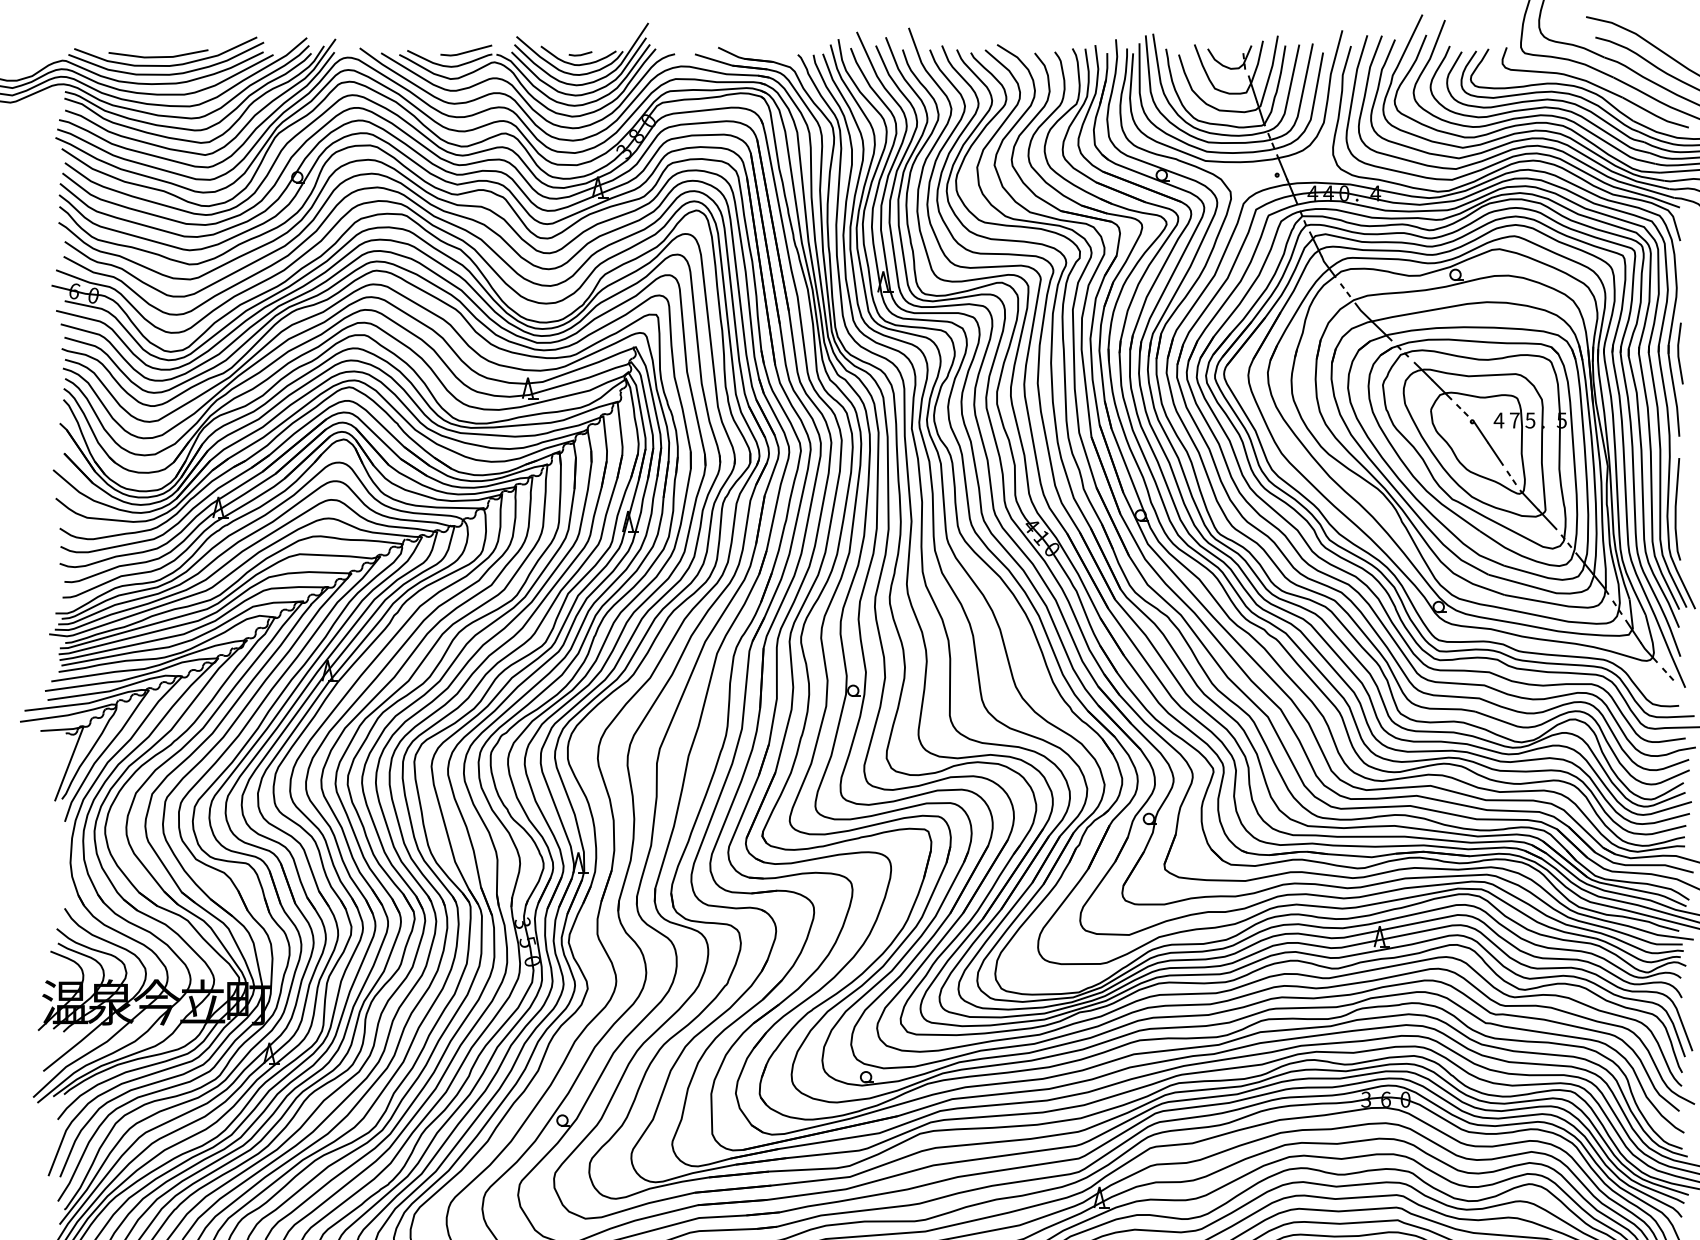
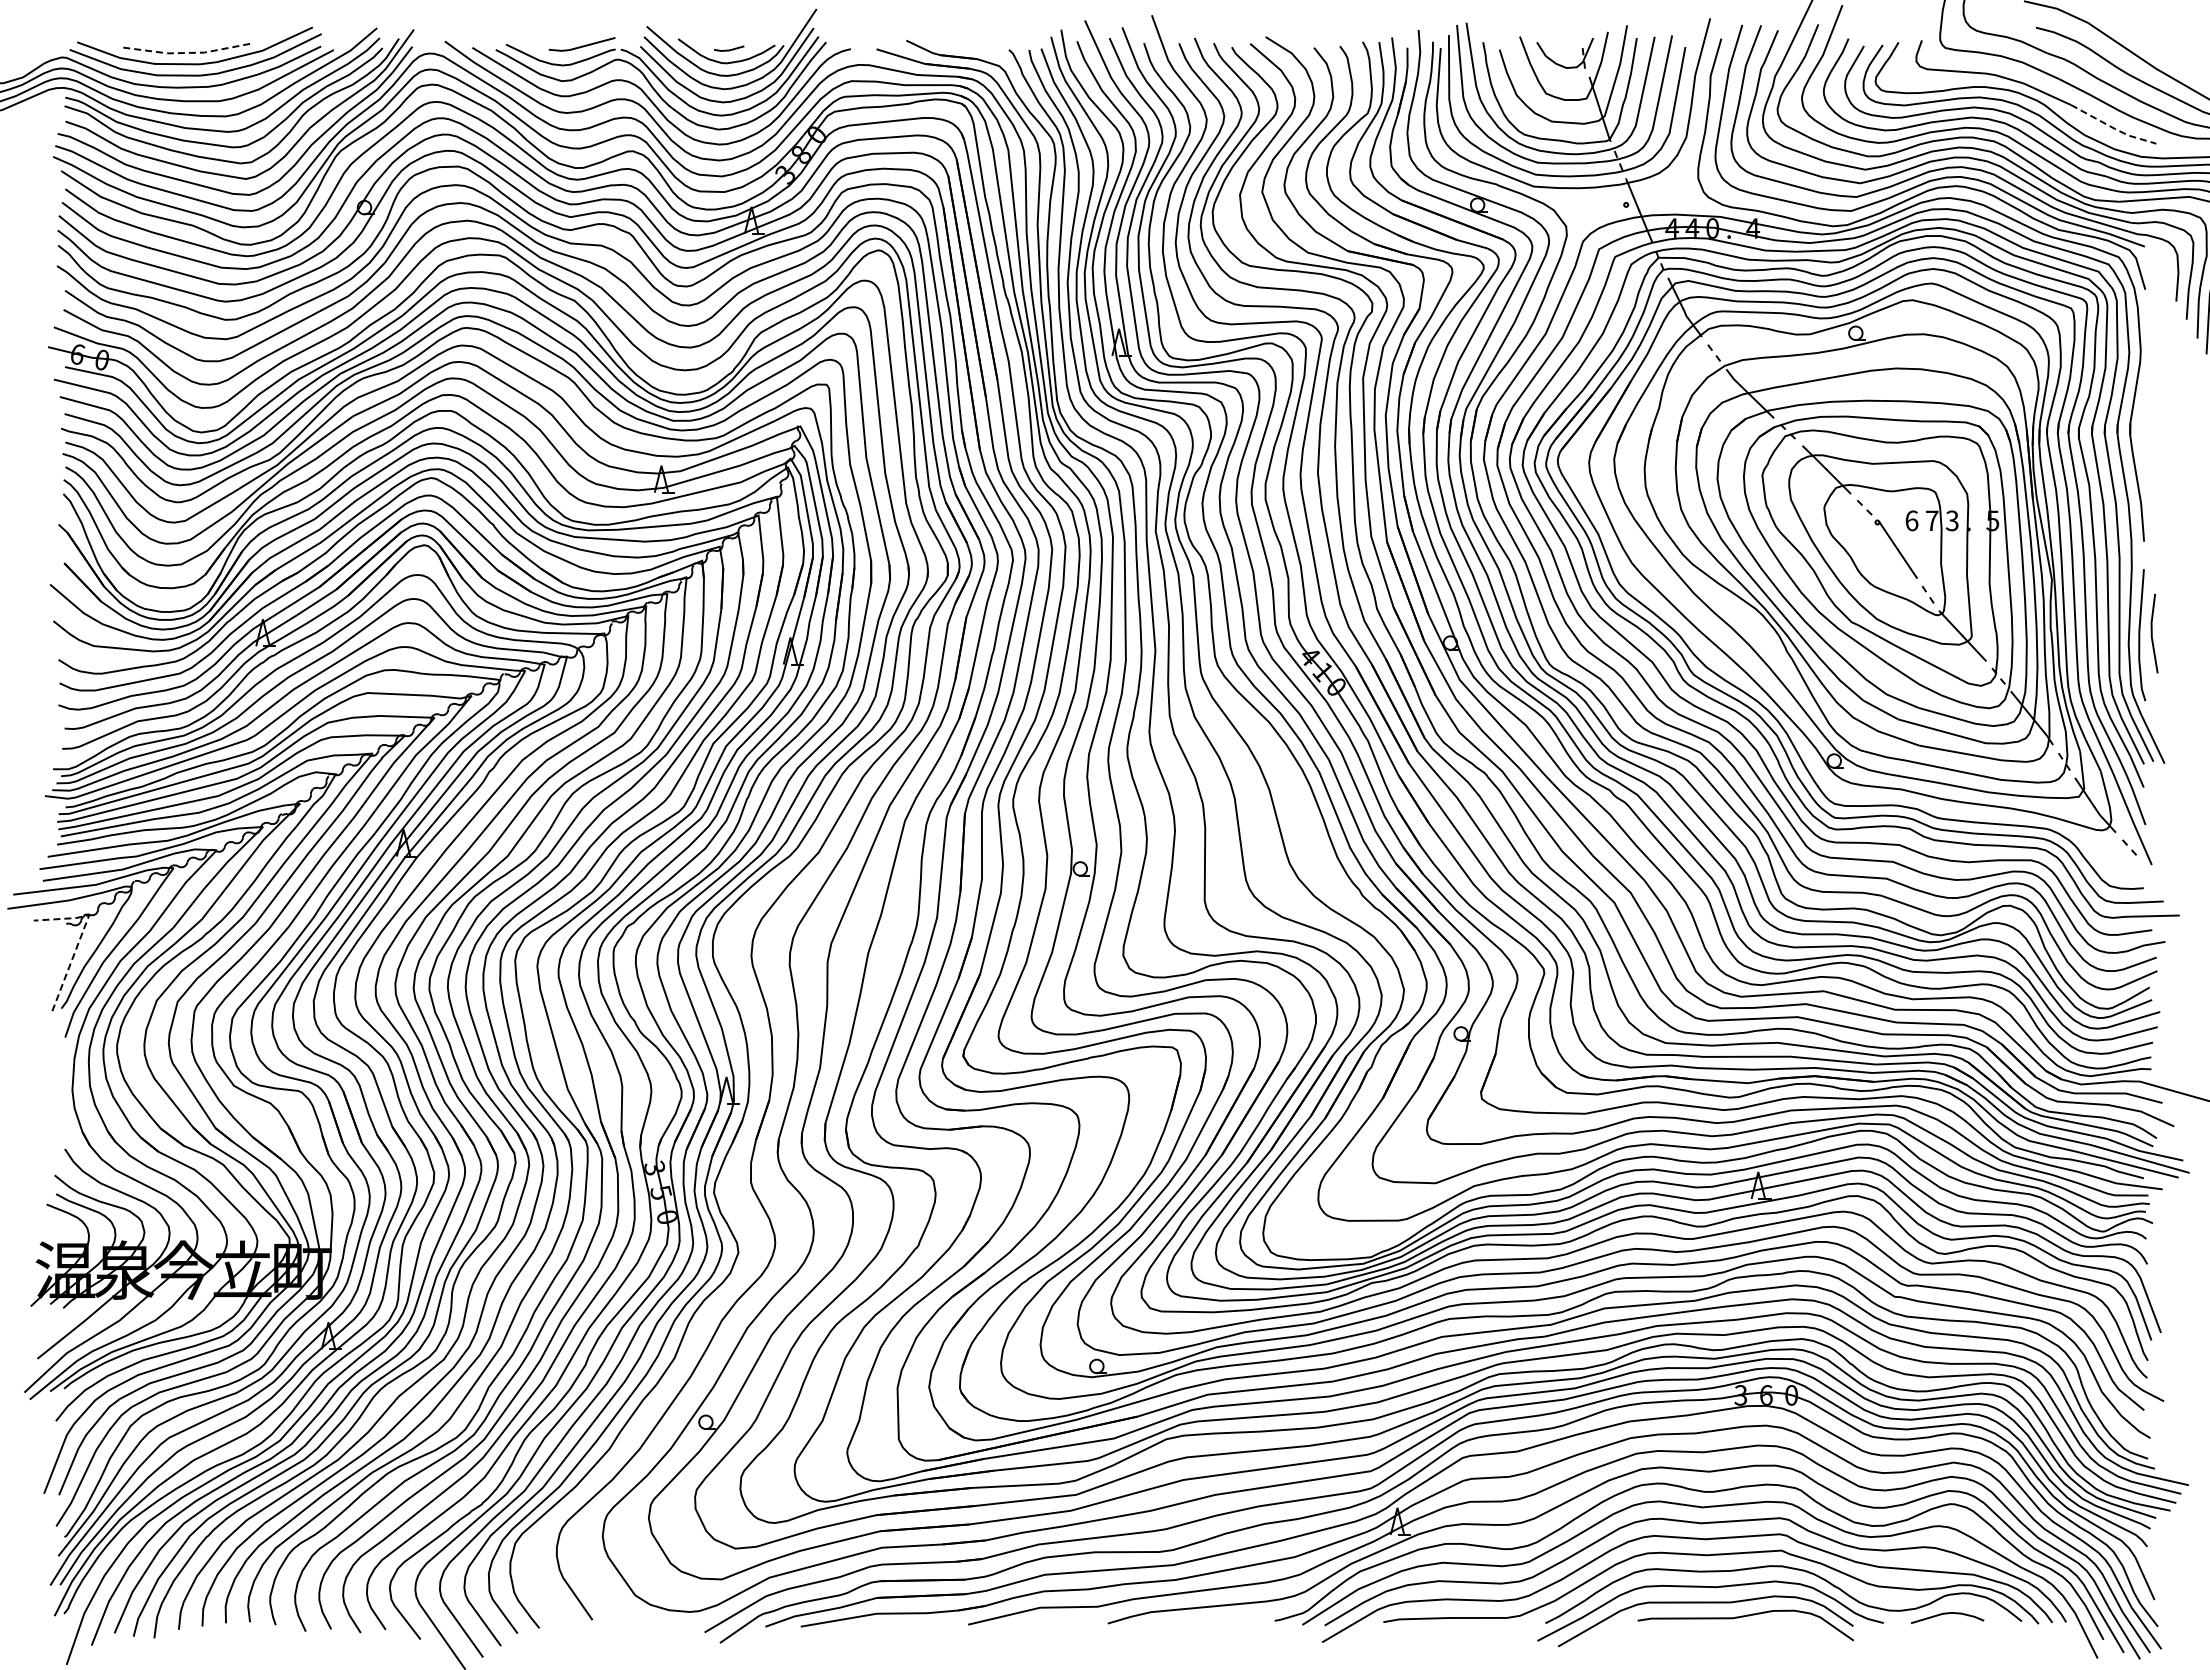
line: (158, 57) -> (185, 53), solid -> dashed
line: (1655, 115) -> (2113, 128), solid -> dashed
line: (1678, 353) -> (2152, 633), moved
text: (1498, 420) -> (1911, 520), 4 -> 6
text: (1530, 420) -> (1952, 520), 5 -> 3
line: (77, 742) -> (81, 935), solid -> dashed

